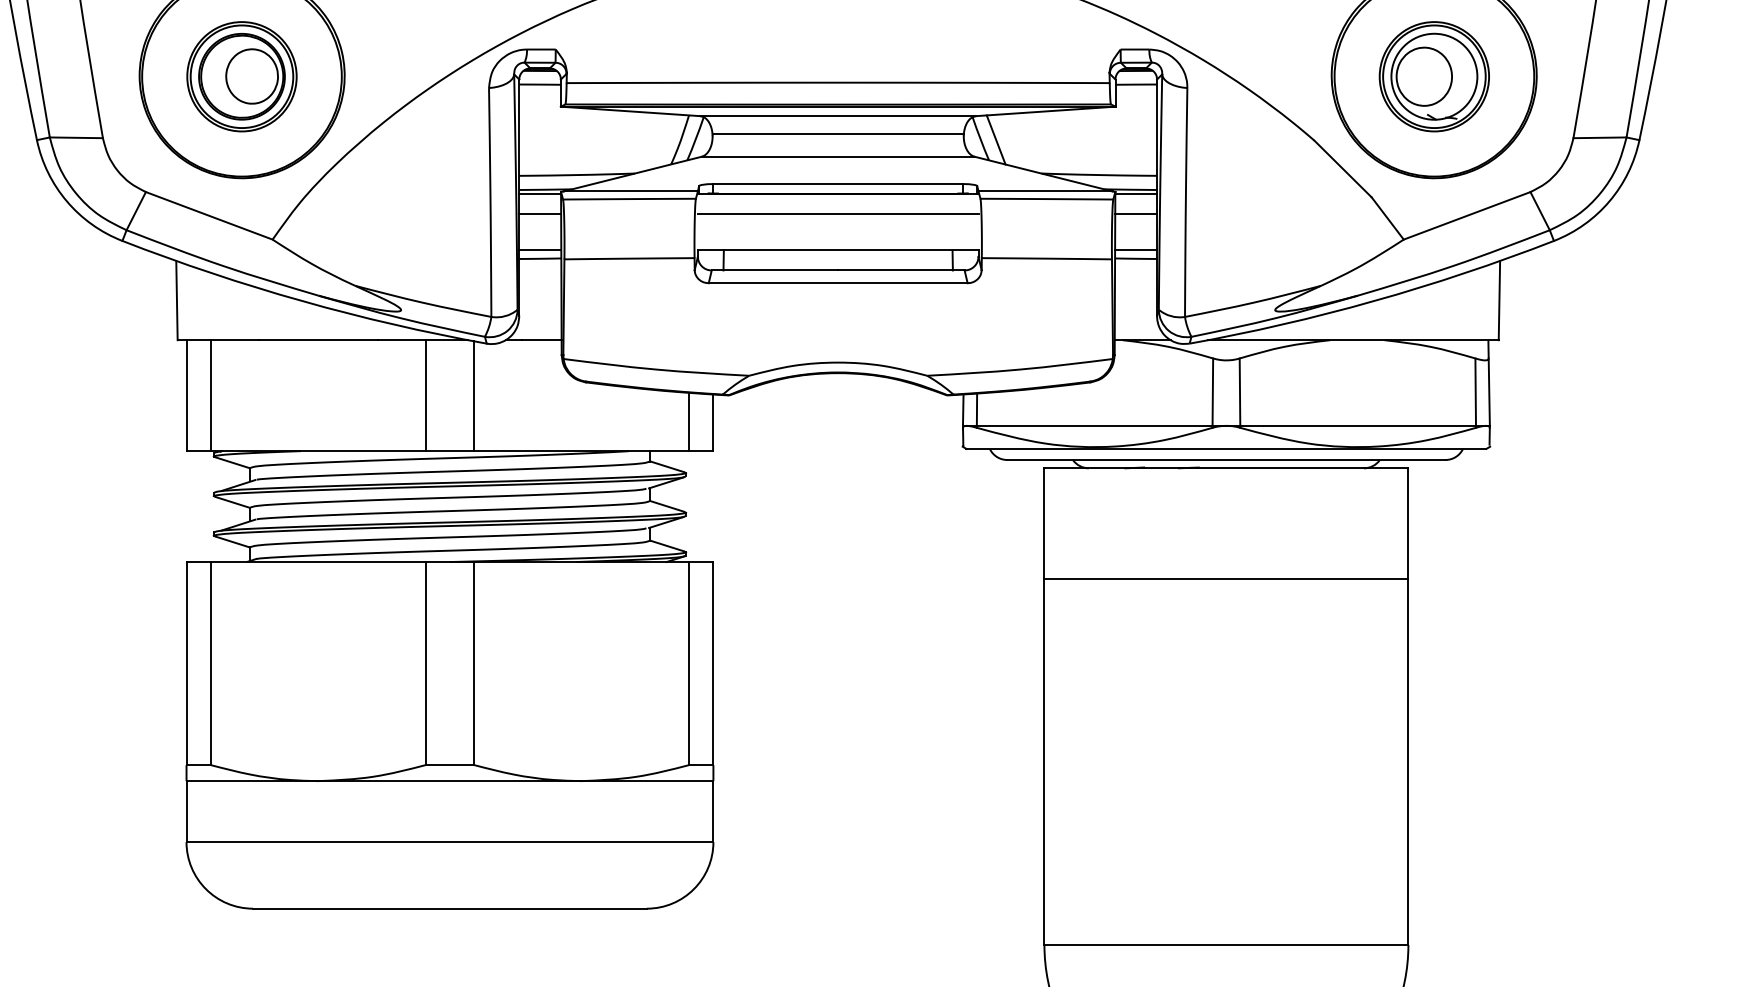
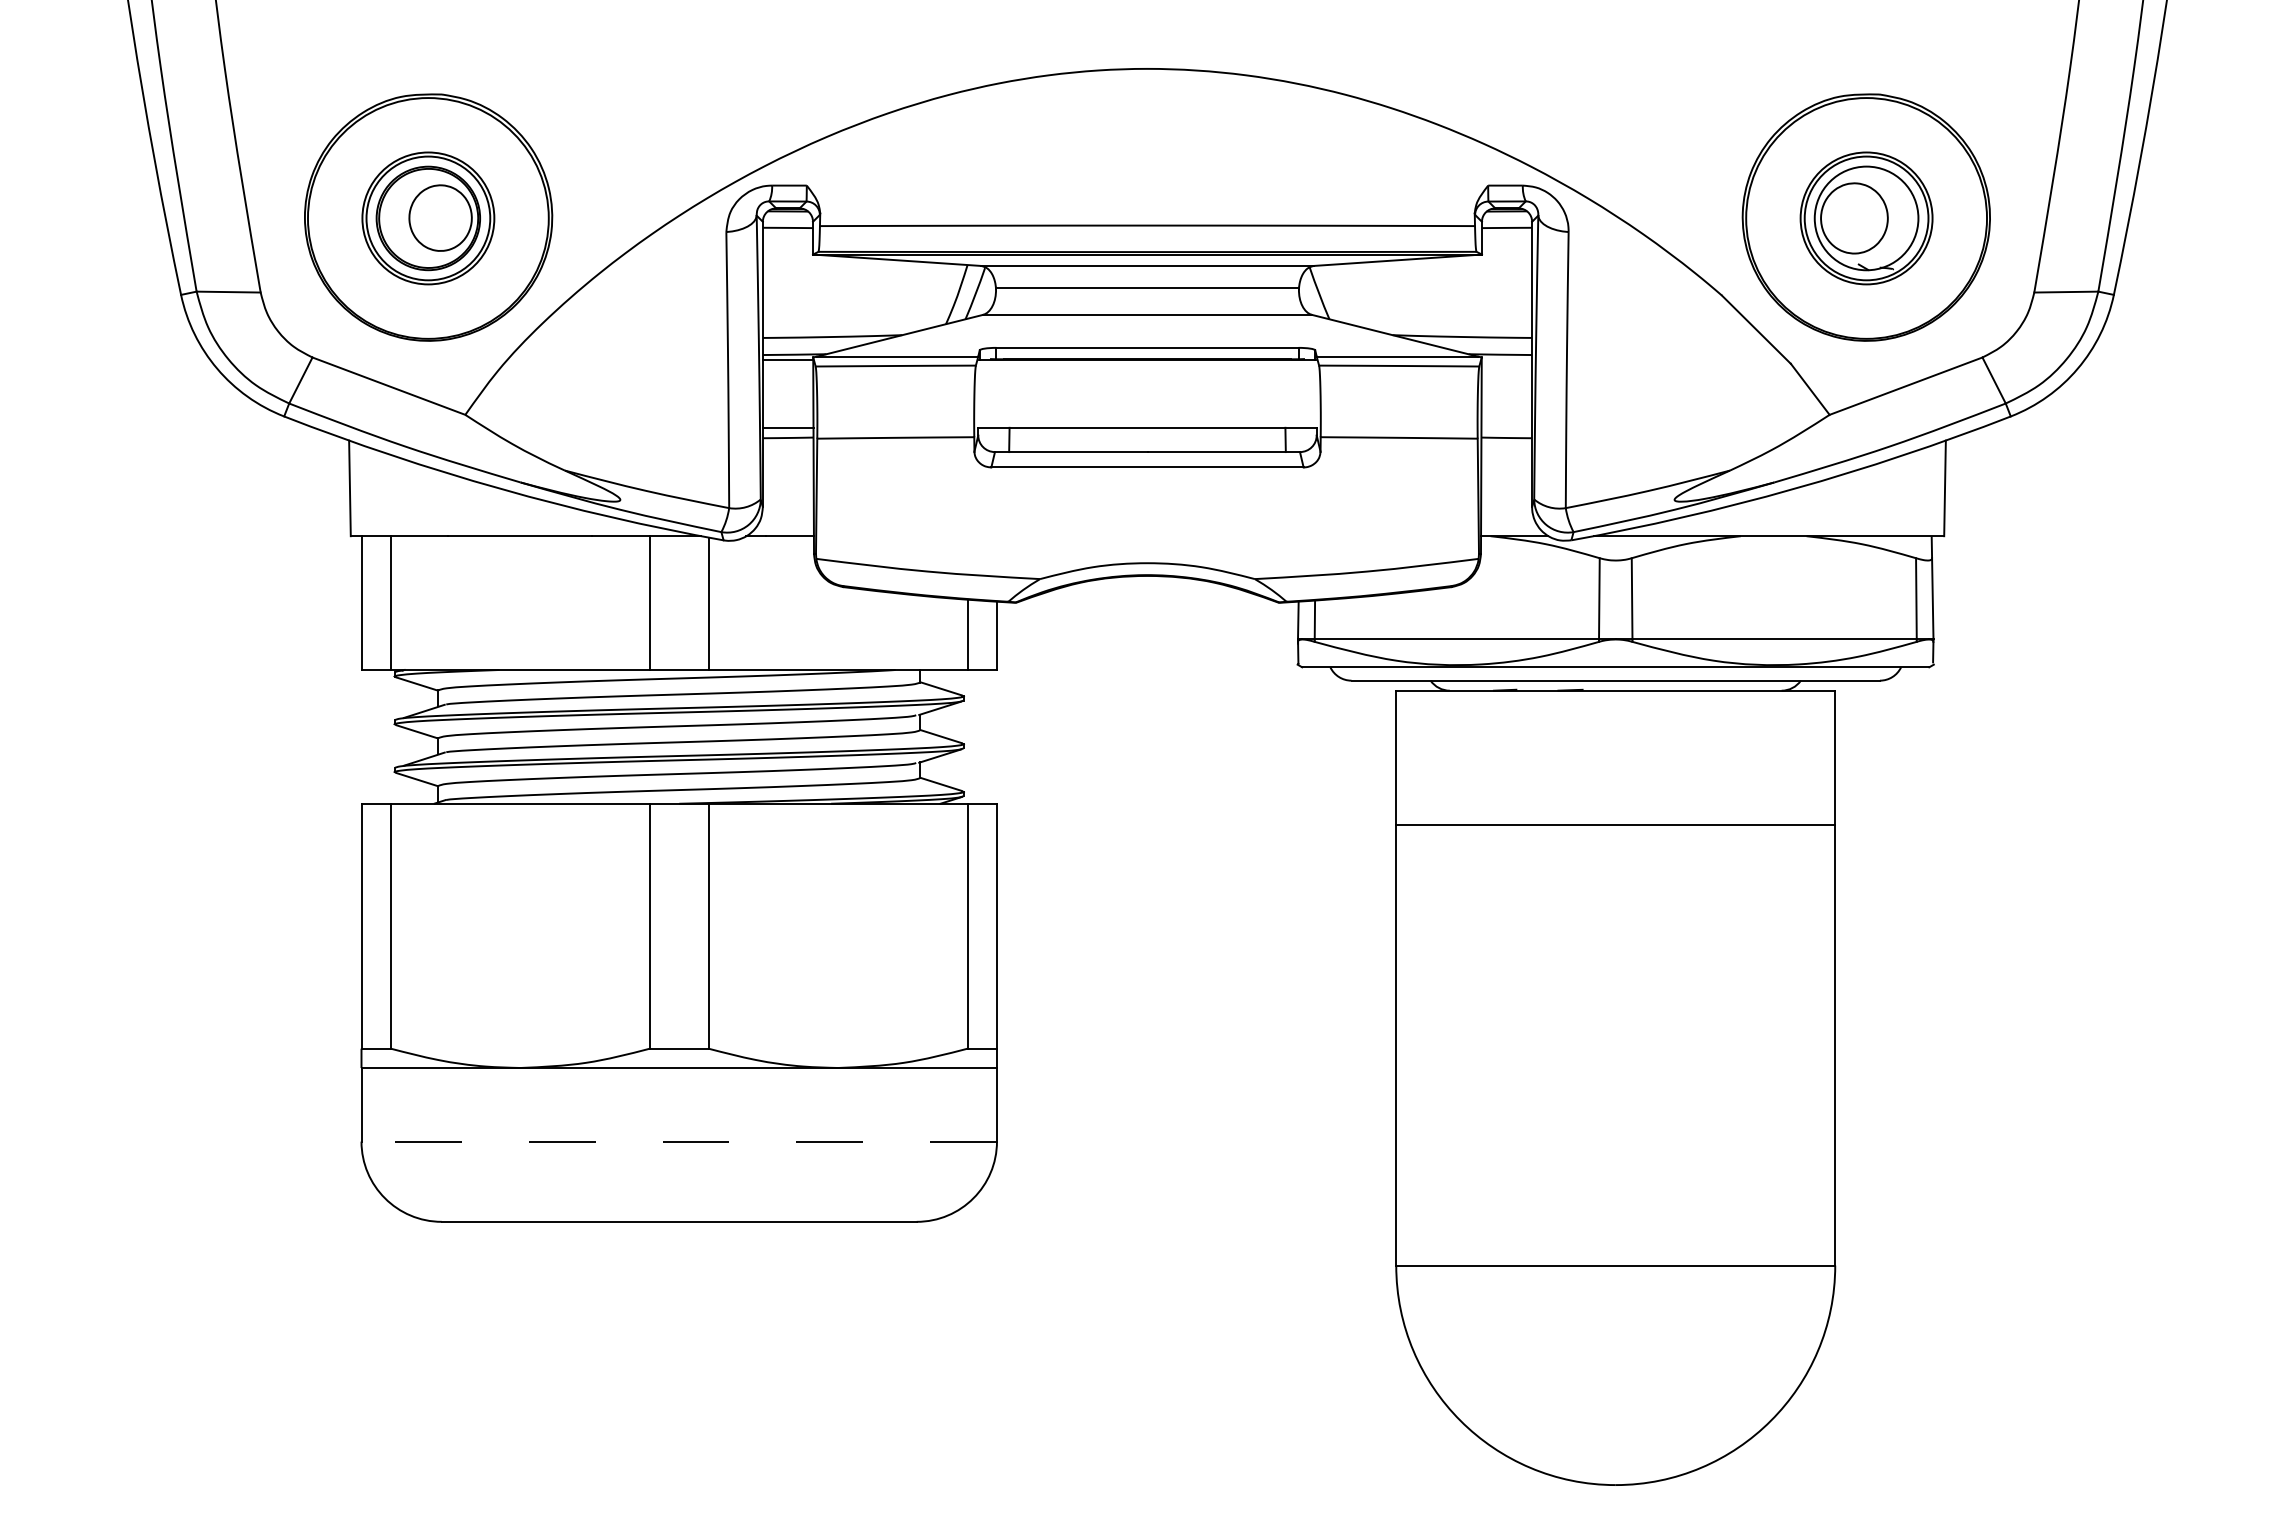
line: (995, 139) -> (1337, 294), removed
line: (1135, 194) -> (1506, 360), removed
line: (539, 214) -> (787, 384), removed
line: (838, 214) -> (1147, 384), removed
line: (1135, 214) -> (1506, 384), removed
line: (1135, 250) -> (1506, 427), removed
line: (450, 842) -> (679, 1141), solid -> dashed

